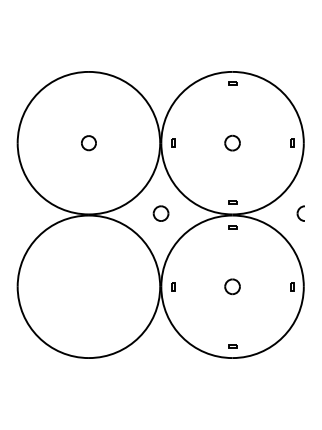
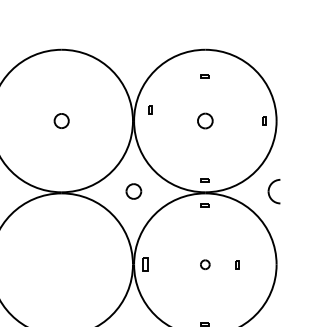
part: (232, 83) -> (205, 76), moved
part: (173, 142) -> (151, 109), moved
part: (300, 213) -> (273, 191), size x1.6
part: (173, 286) -> (146, 264), size x1.6
part: (232, 286) -> (205, 264), size x0.6
part: (292, 286) -> (238, 264), moved

